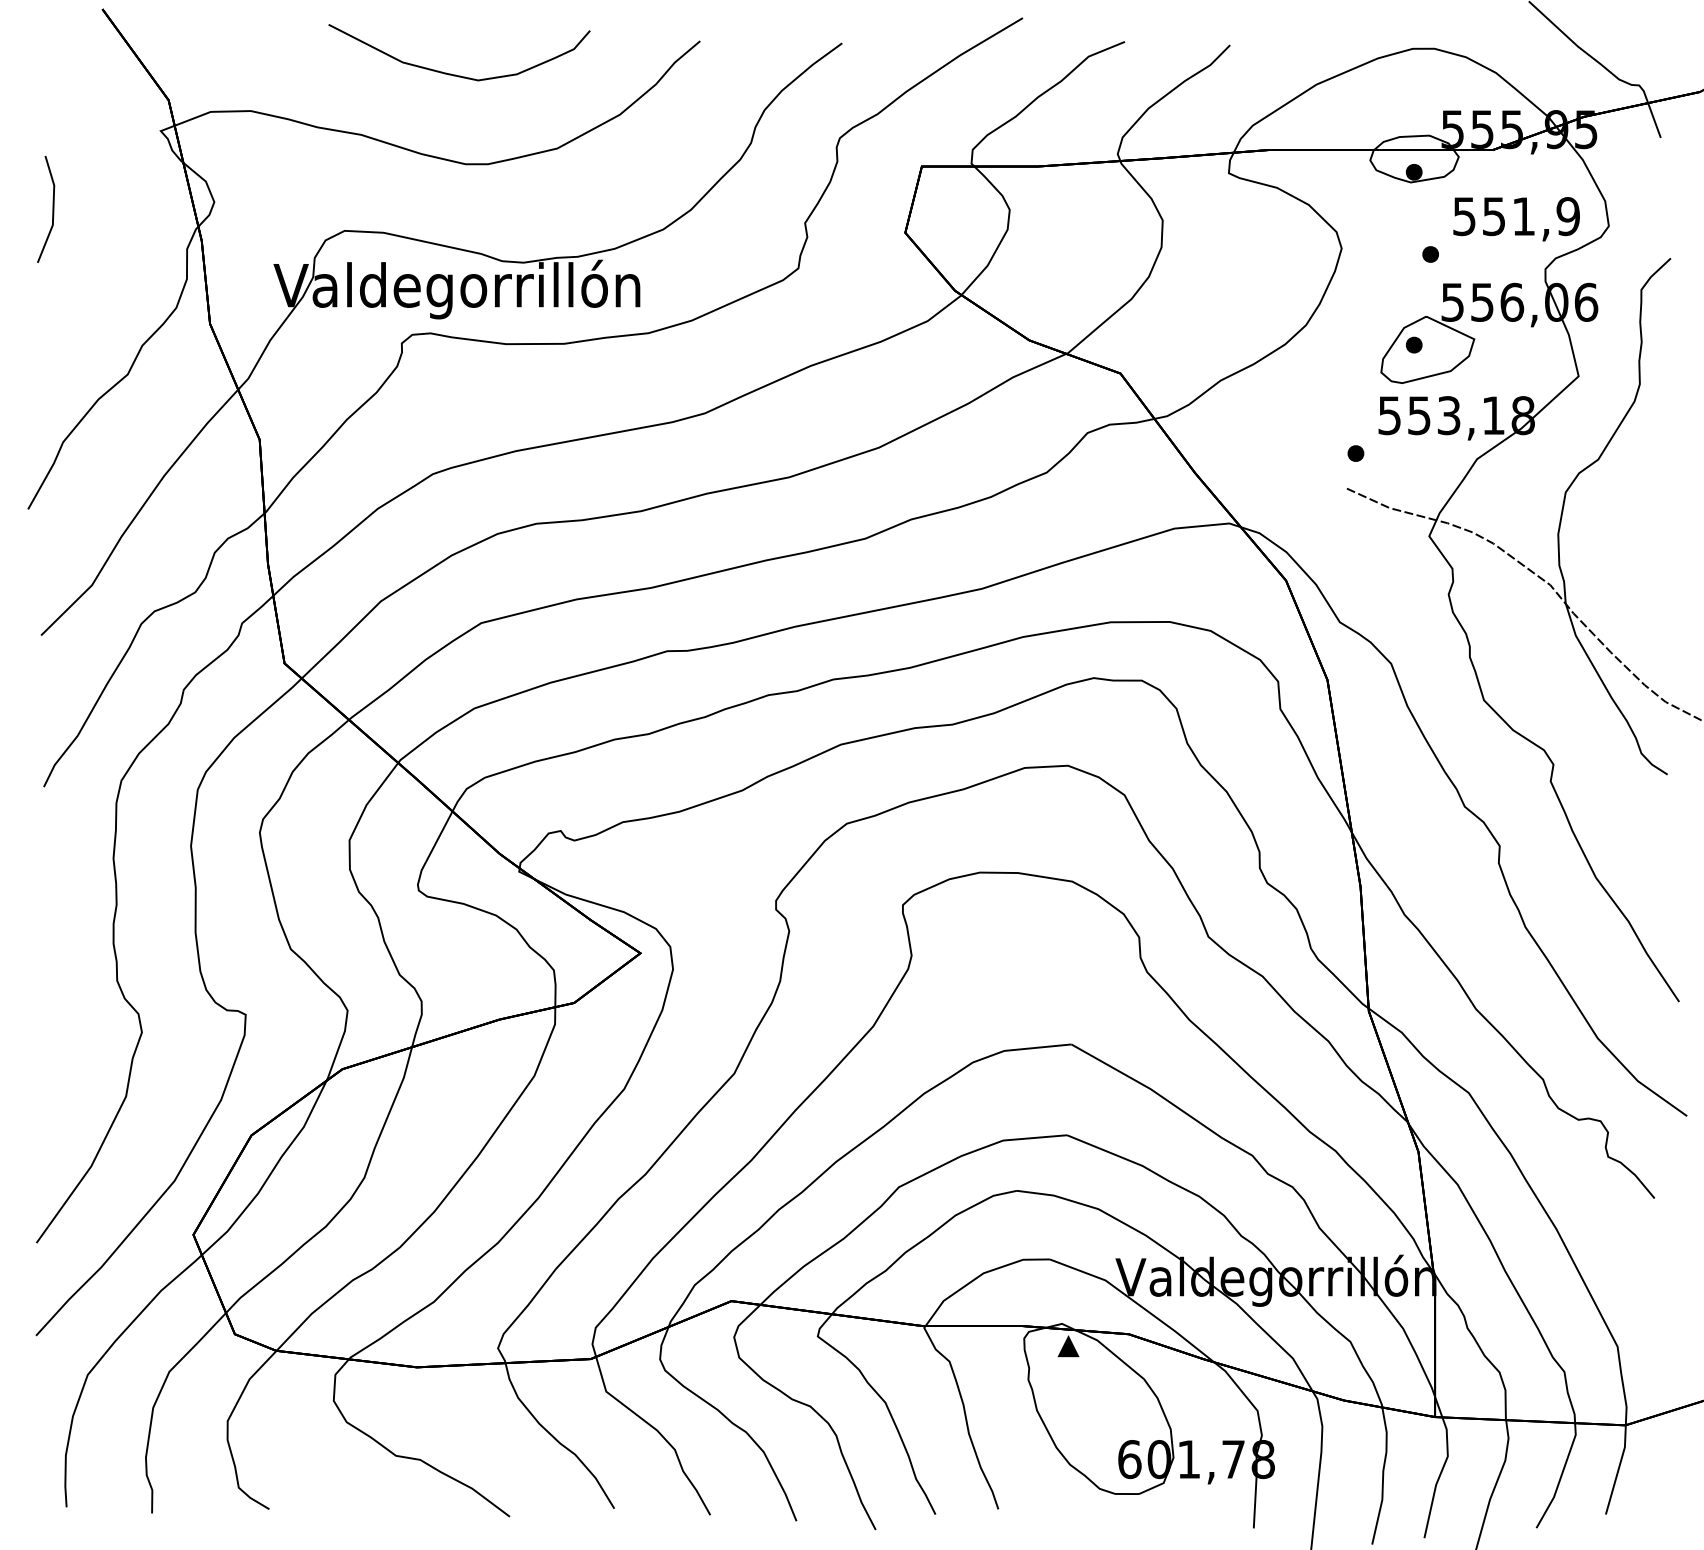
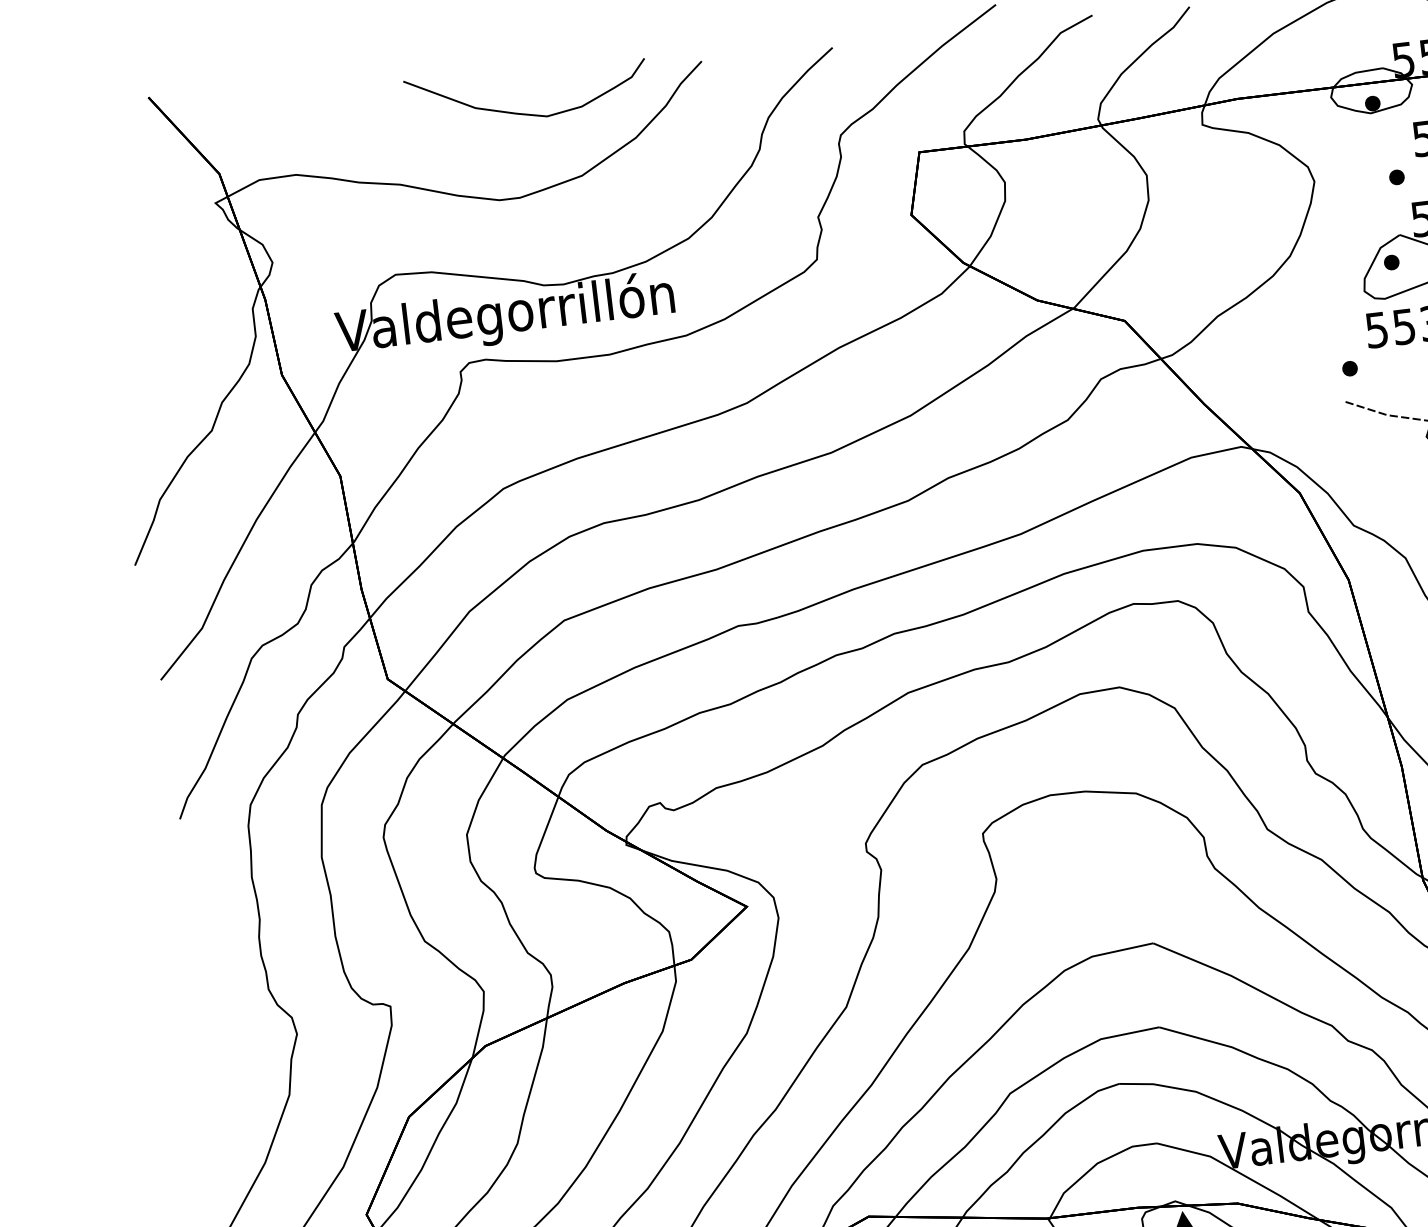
curve: (456, 74) -> (526, 113), moved
line: (52, 209) -> (124, 287), removed

